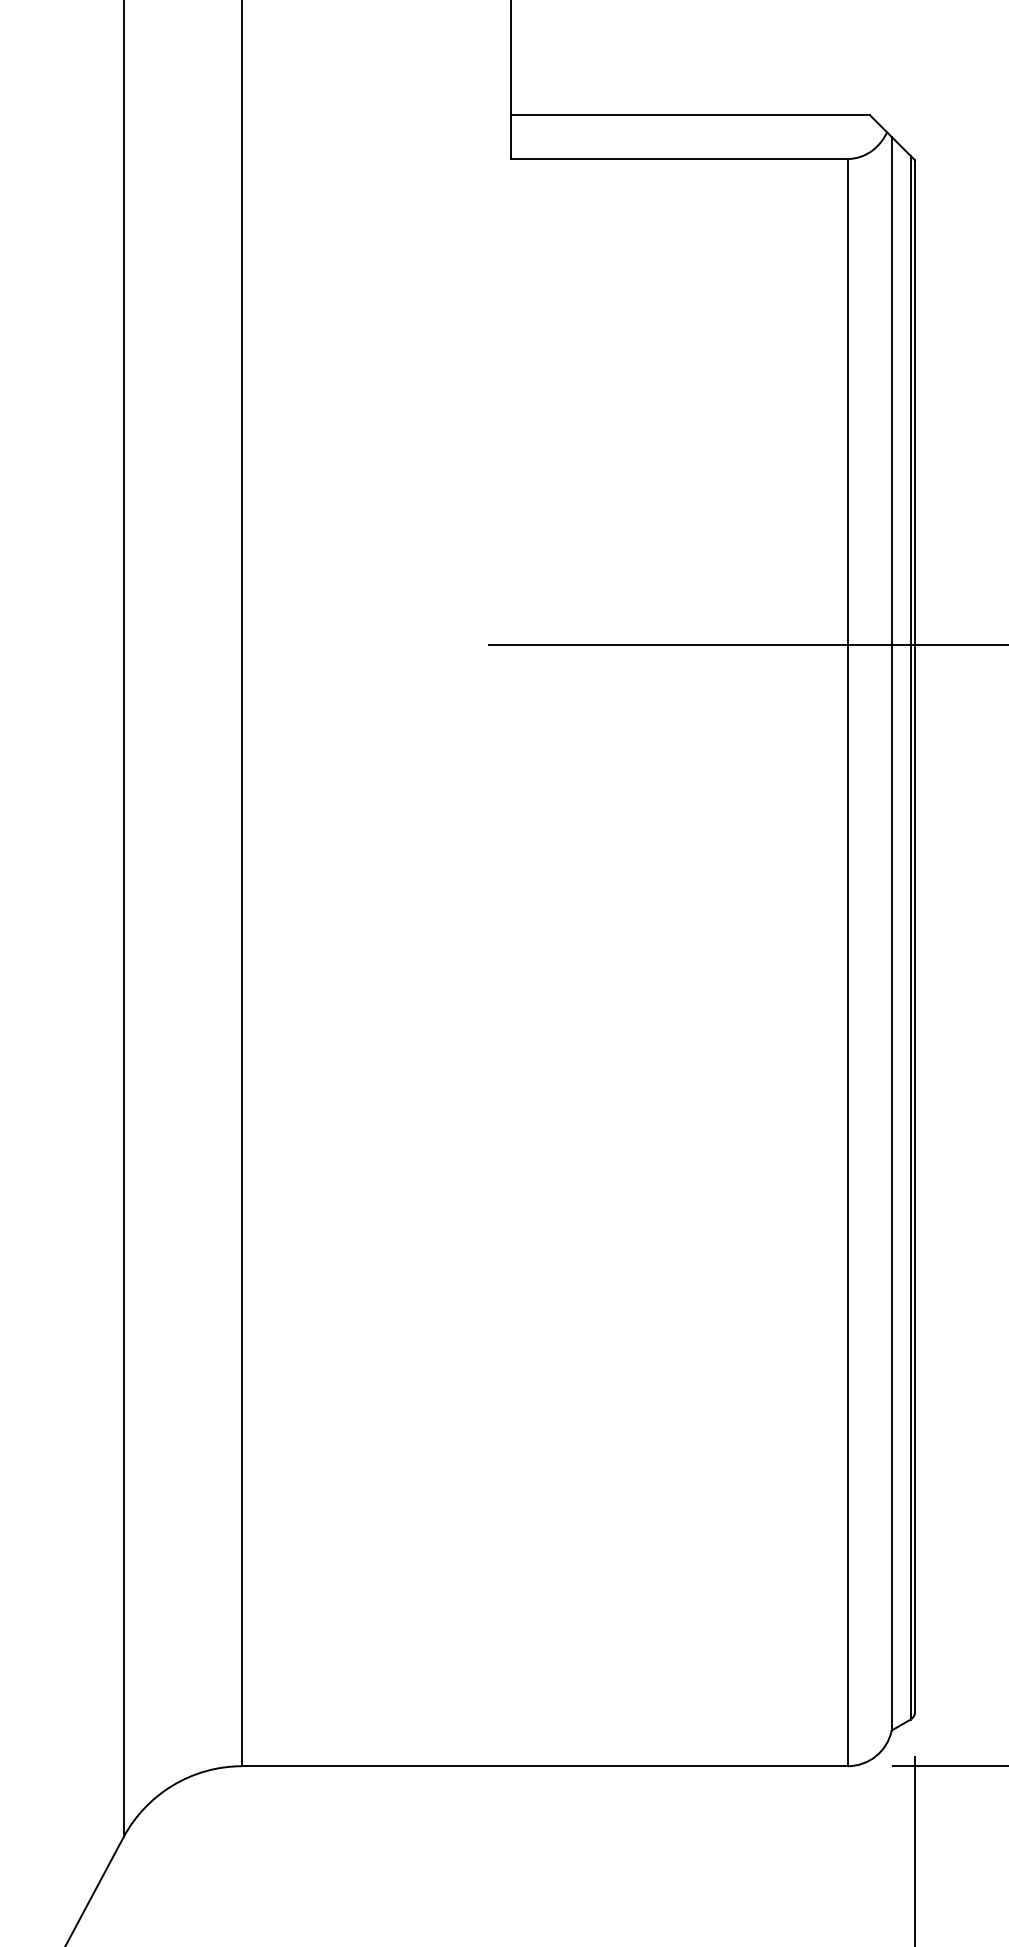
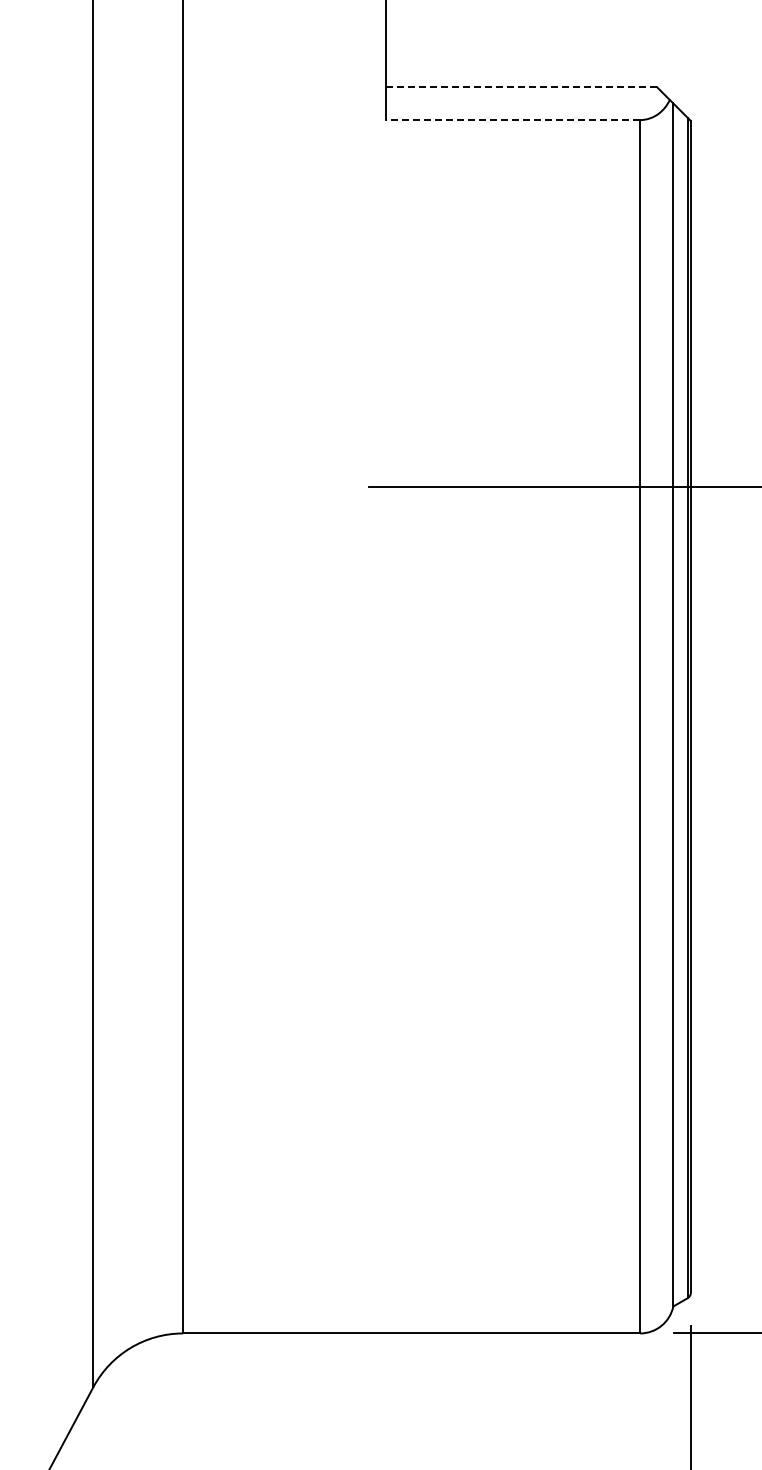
line: (691, 115) -> (522, 87), solid -> dashed
line: (680, 159) -> (513, 120), solid -> dashed

